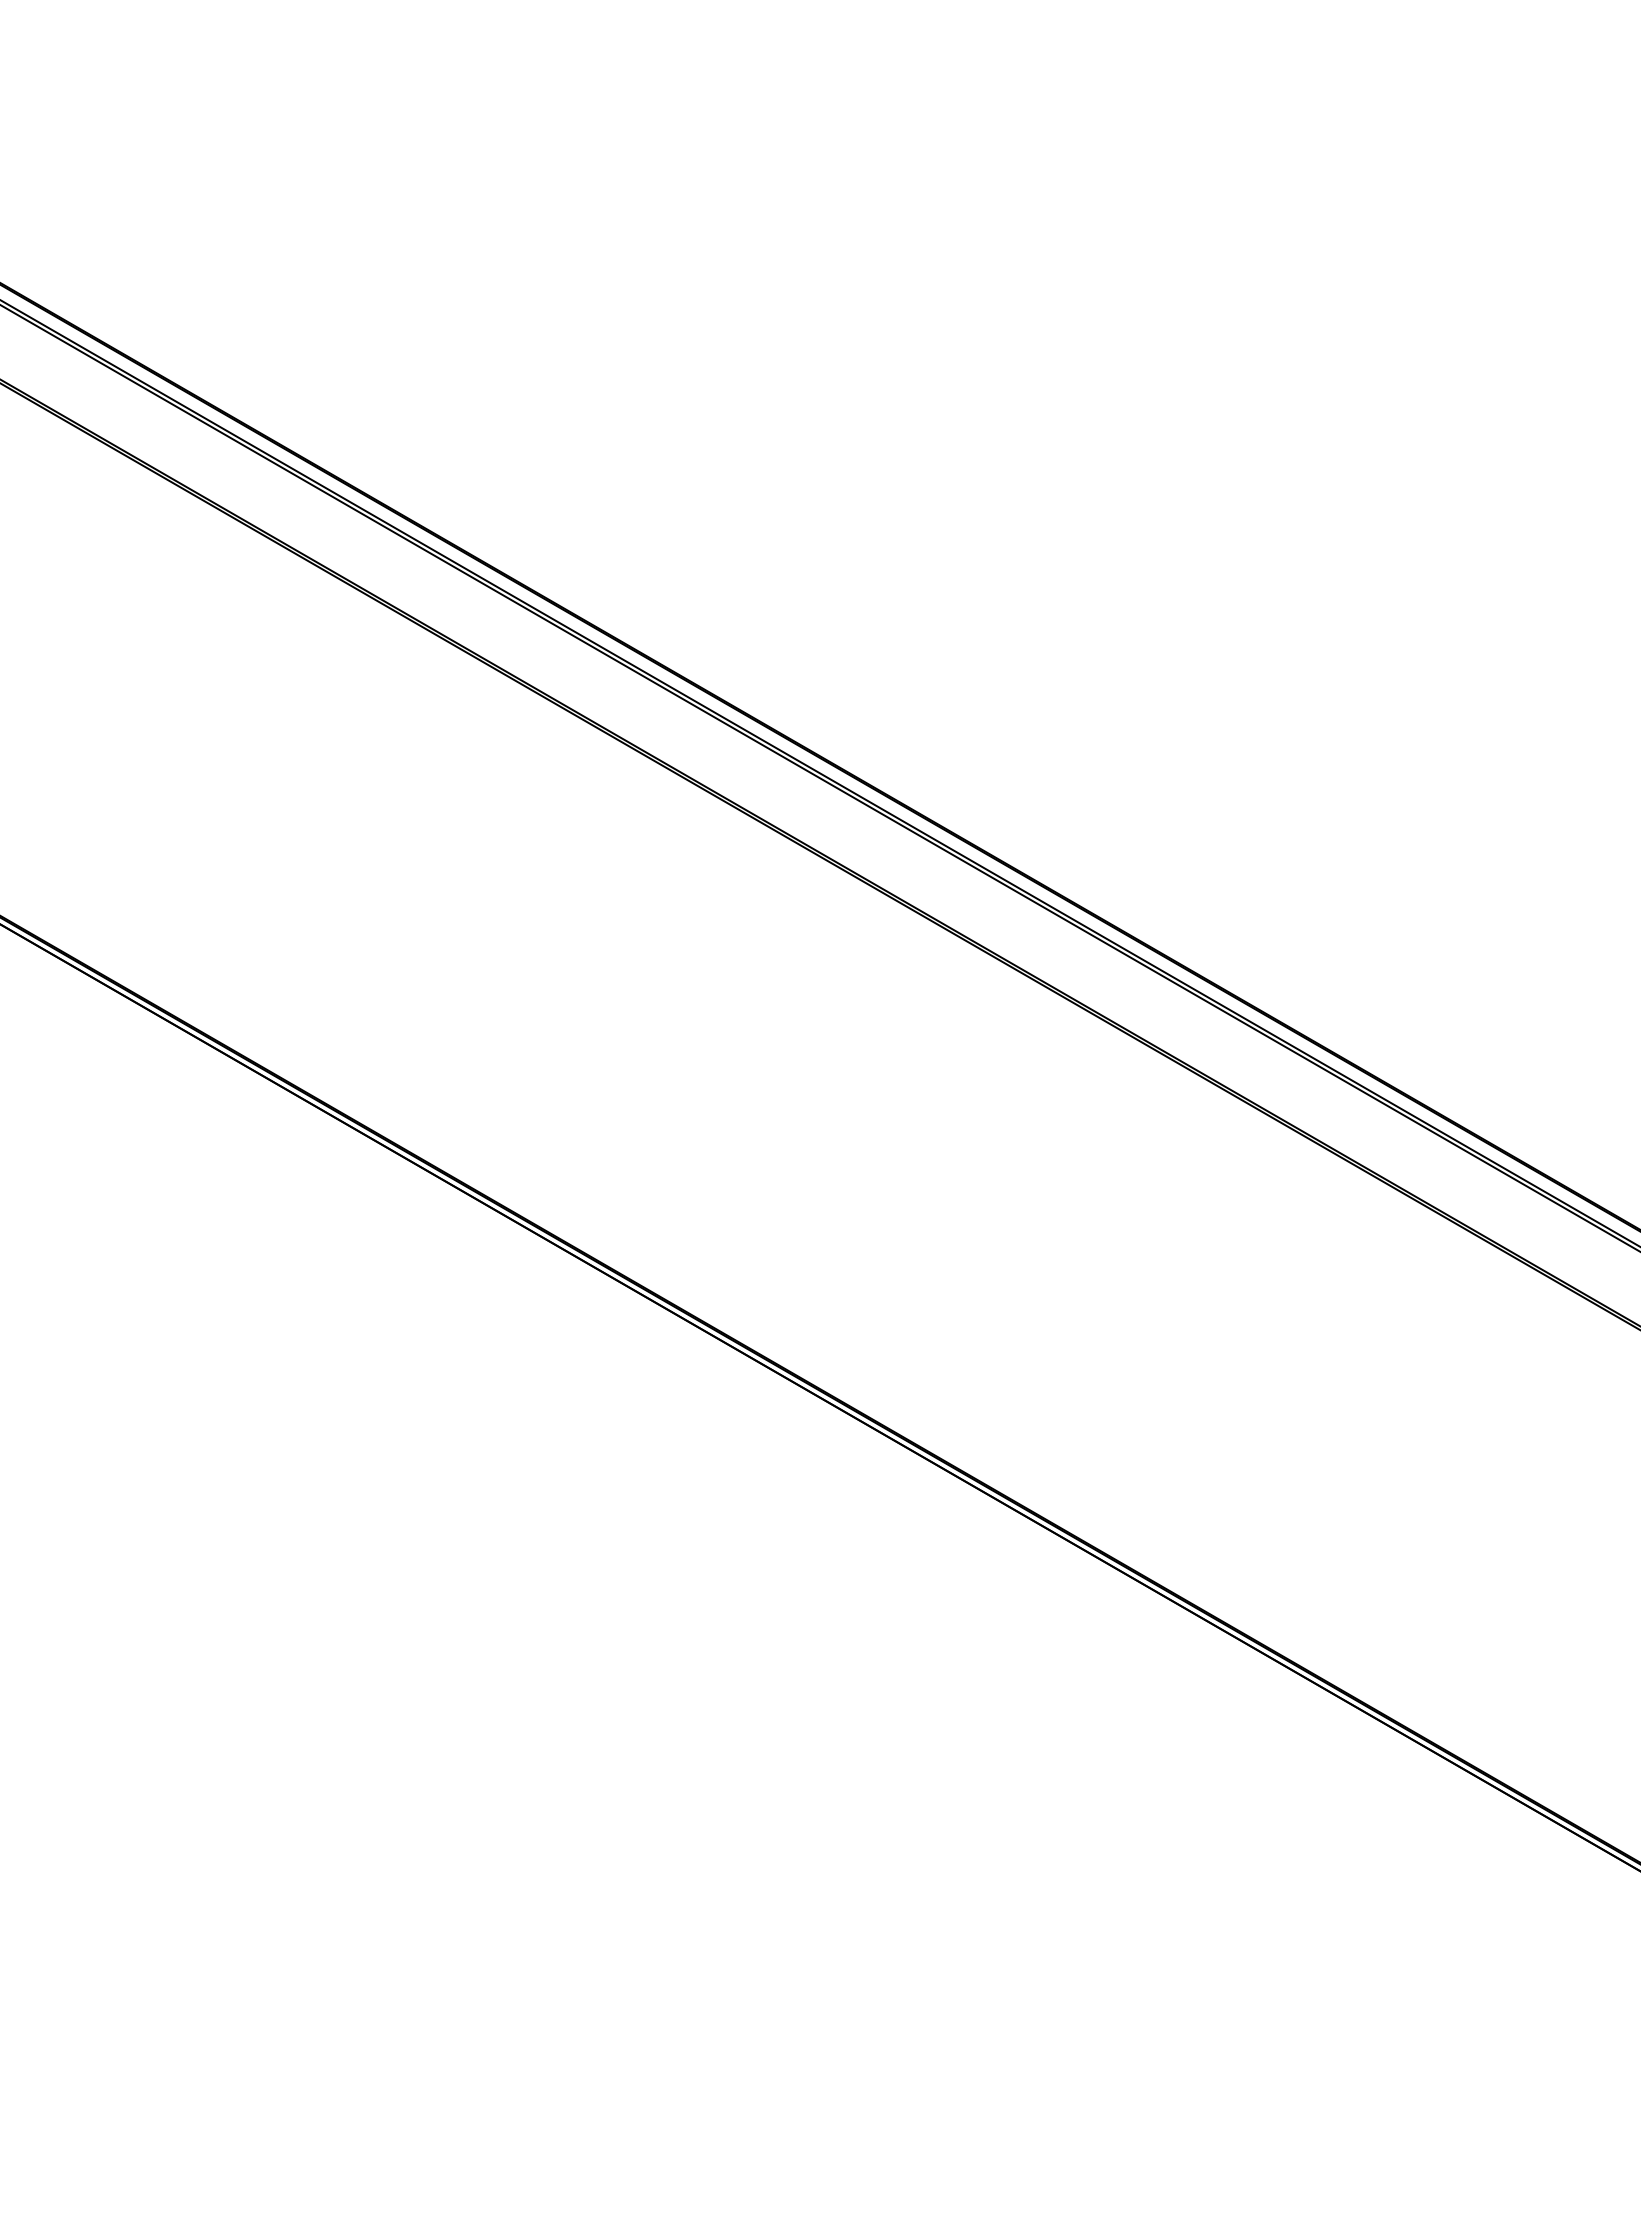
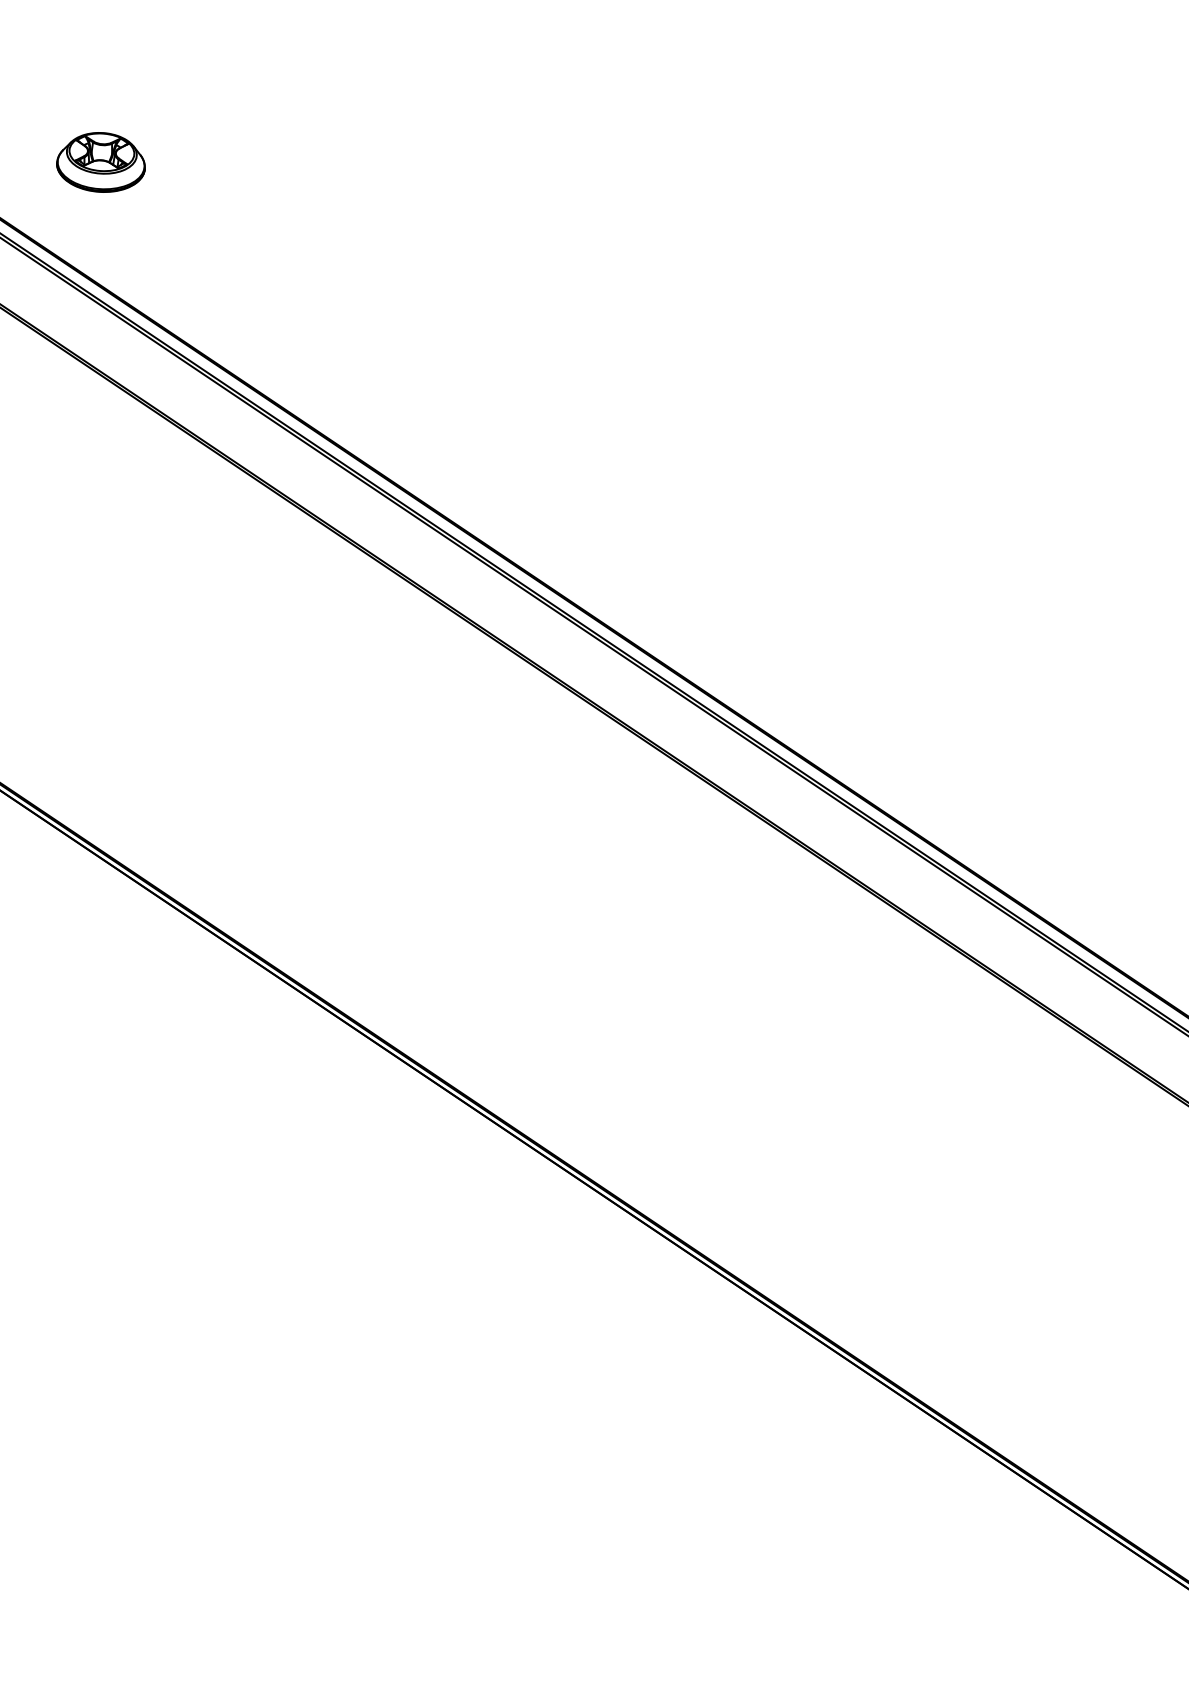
part: (223, 273) -> (101, 162), added

